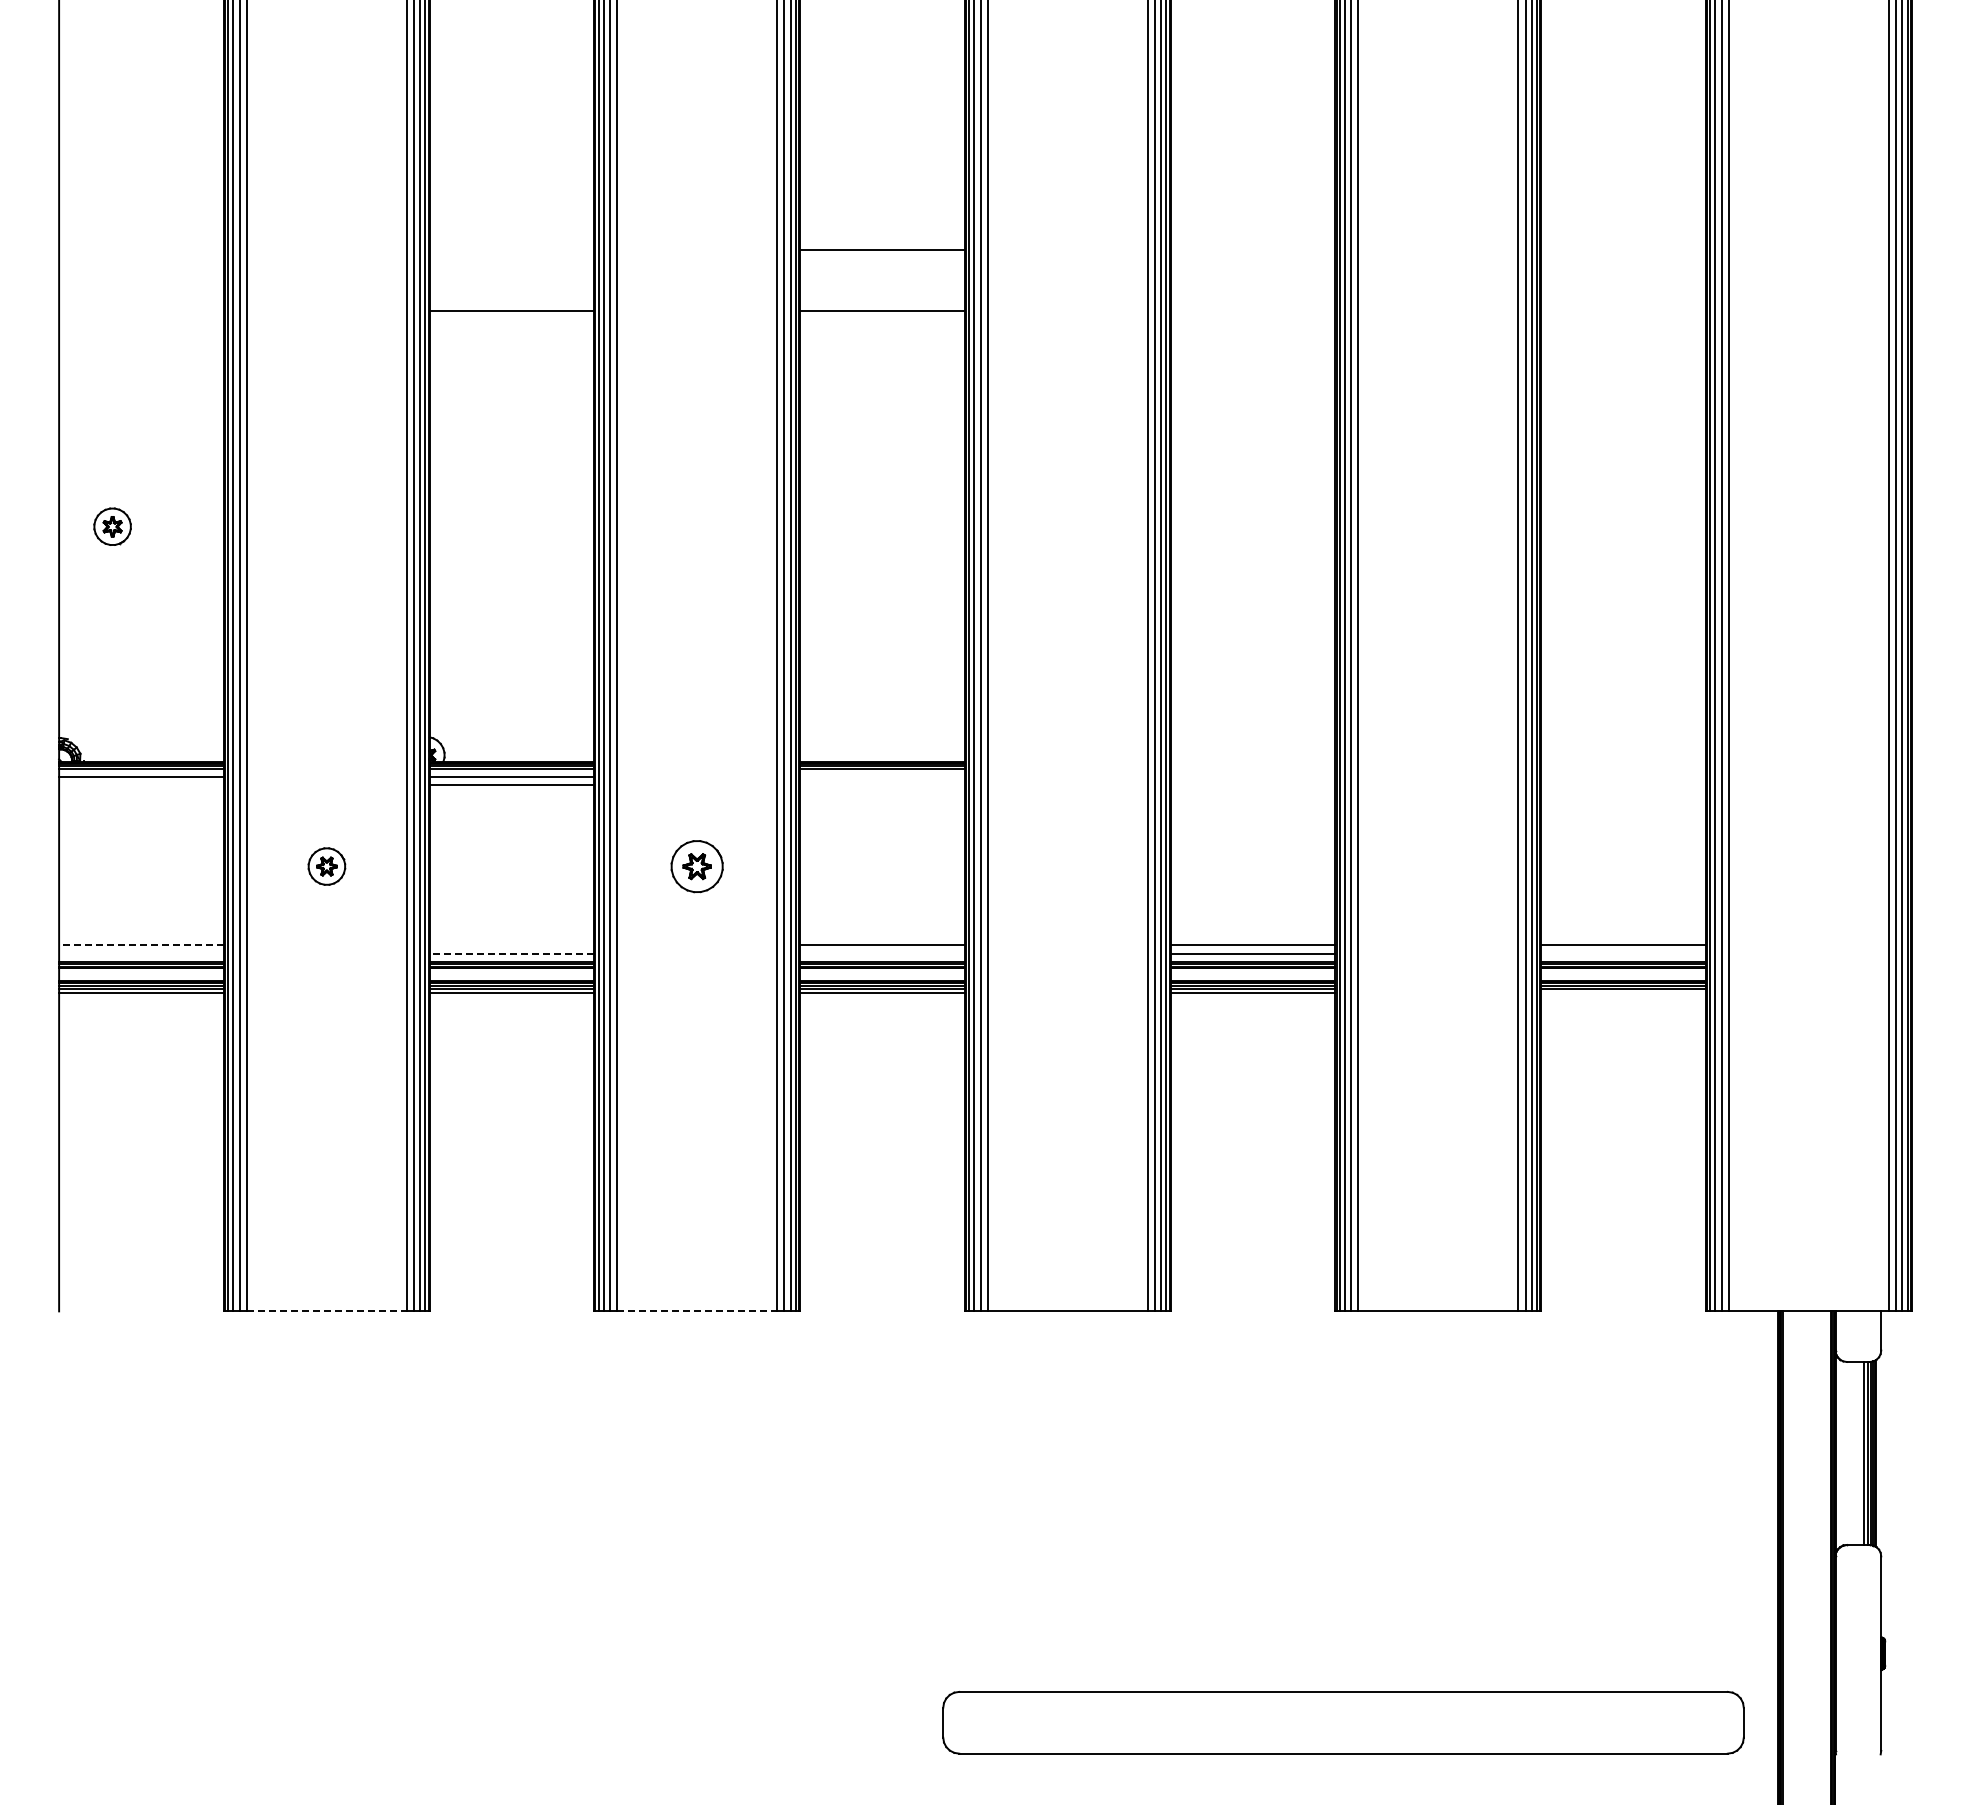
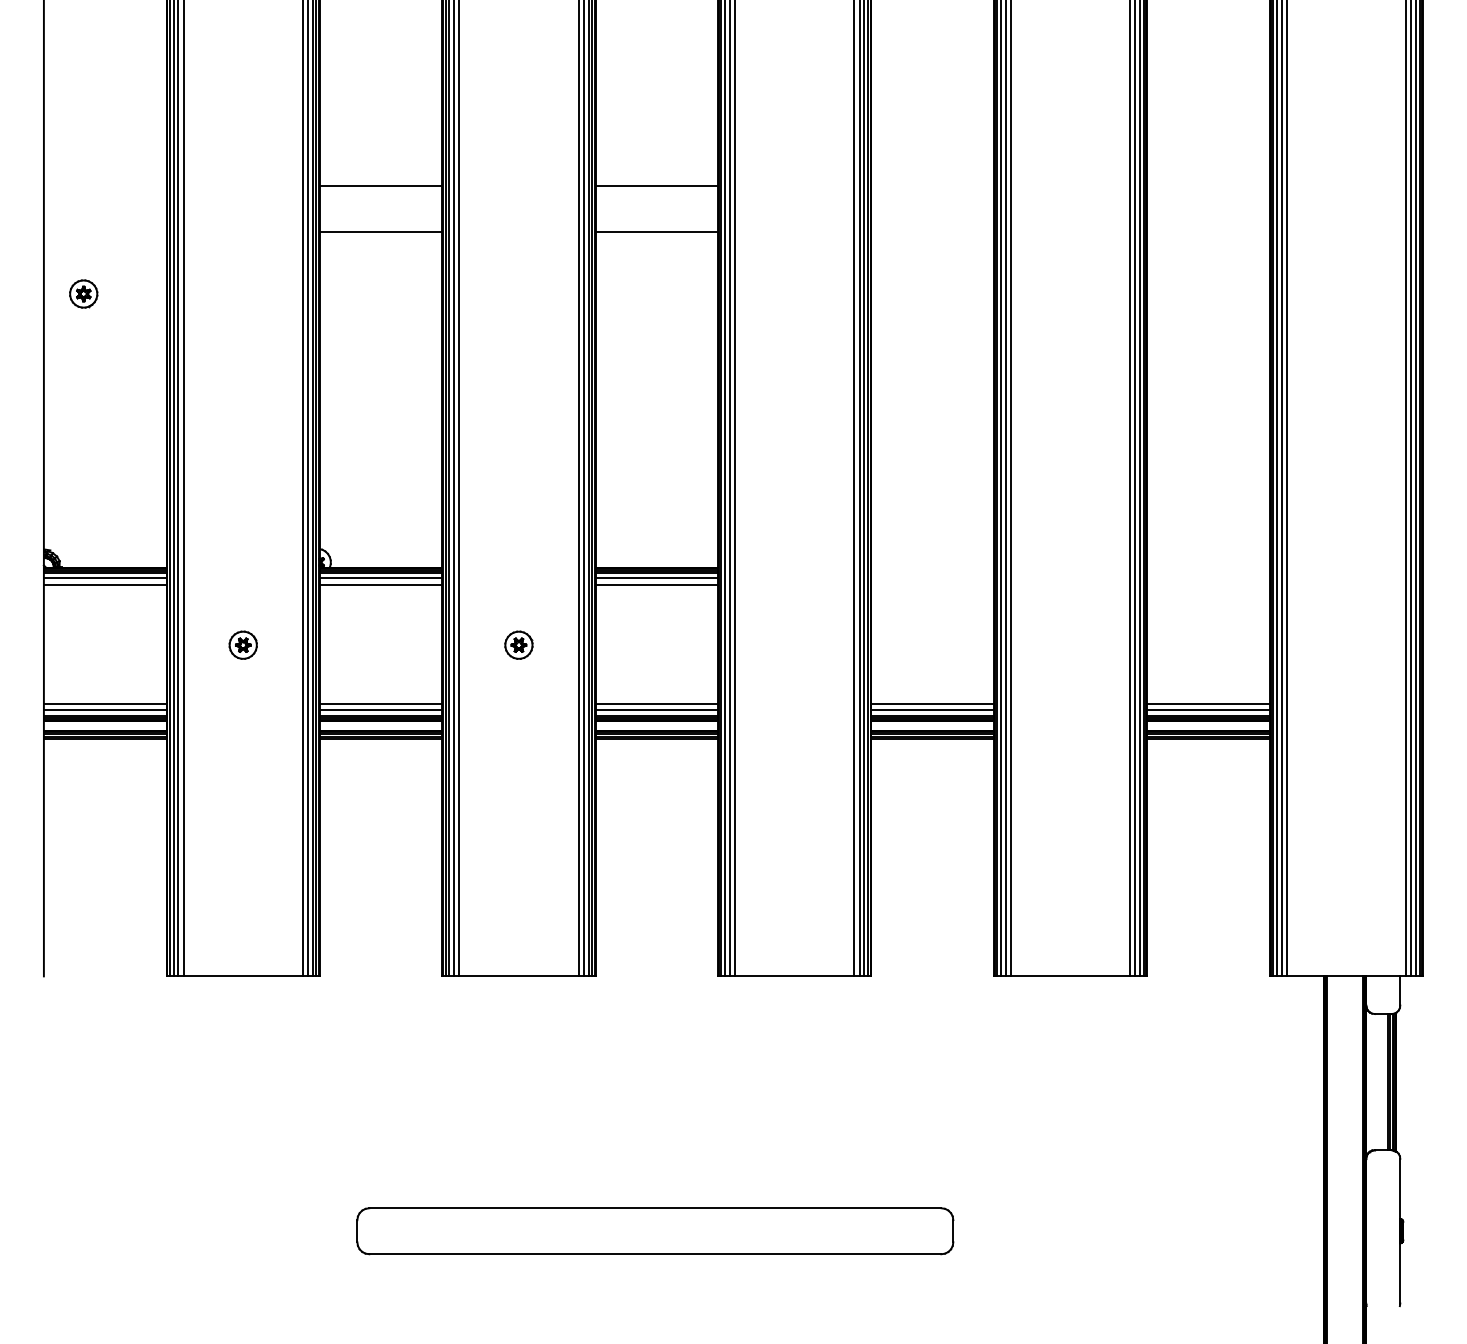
line: (511, 249) -> (380, 185), added
part: (112, 526) -> (83, 293), moved
line: (882, 776) -> (656, 578), added
line: (141, 785) -> (105, 584), added
line: (882, 785) -> (656, 584), added
part: (697, 866) -> (519, 645), size x0.71
line: (140, 945) -> (104, 704), dashed -> solid
line: (511, 945) -> (380, 704), added
line: (141, 954) -> (105, 710), added
line: (511, 954) -> (380, 710), dashed -> solid
line: (882, 954) -> (656, 710), added
line: (1623, 954) -> (1208, 710), added
line: (1623, 992) -> (1208, 738), added
line: (327, 1311) -> (243, 976), dashed -> solid
line: (697, 1311) -> (519, 976), dashed -> solid
part: (1343, 1722) -> (655, 1231), moved

